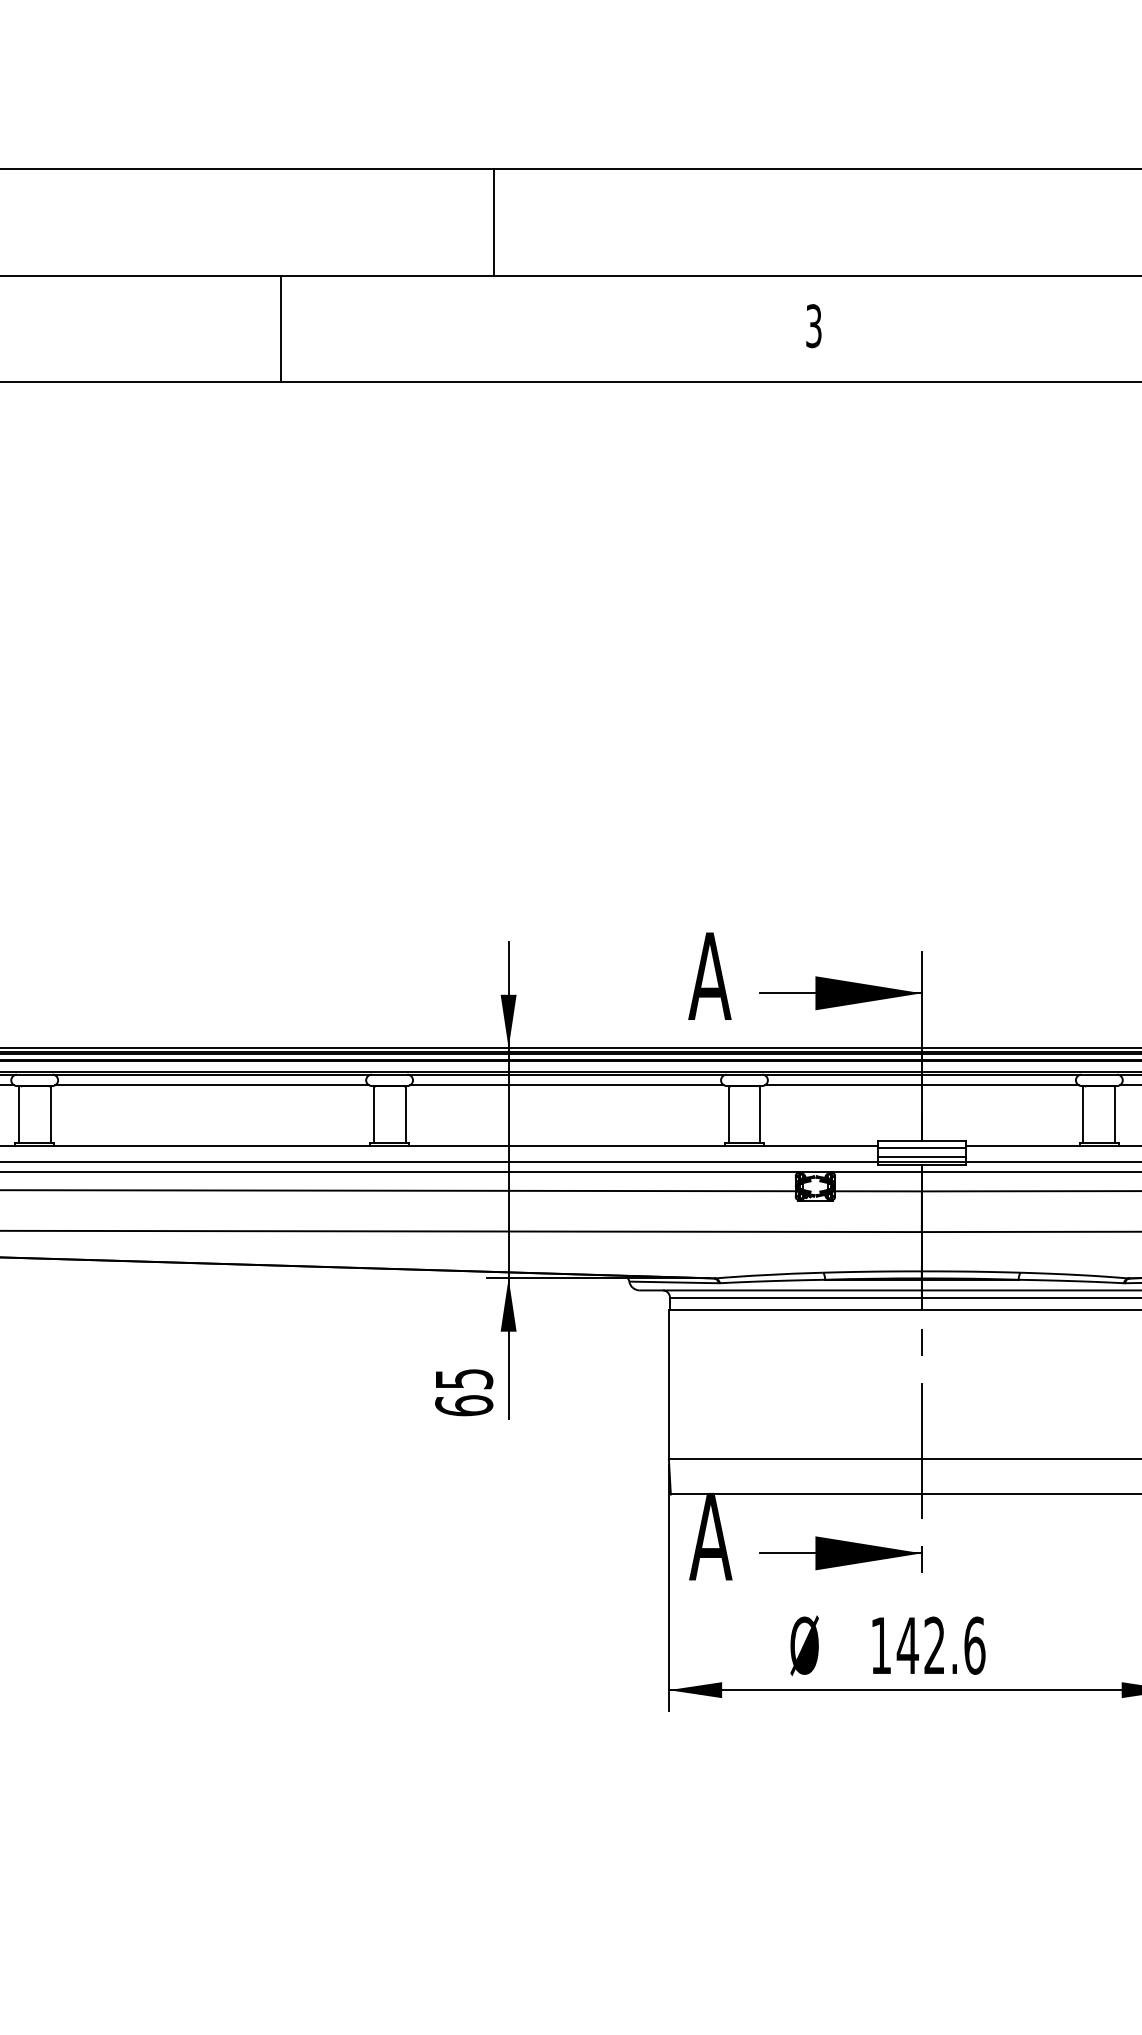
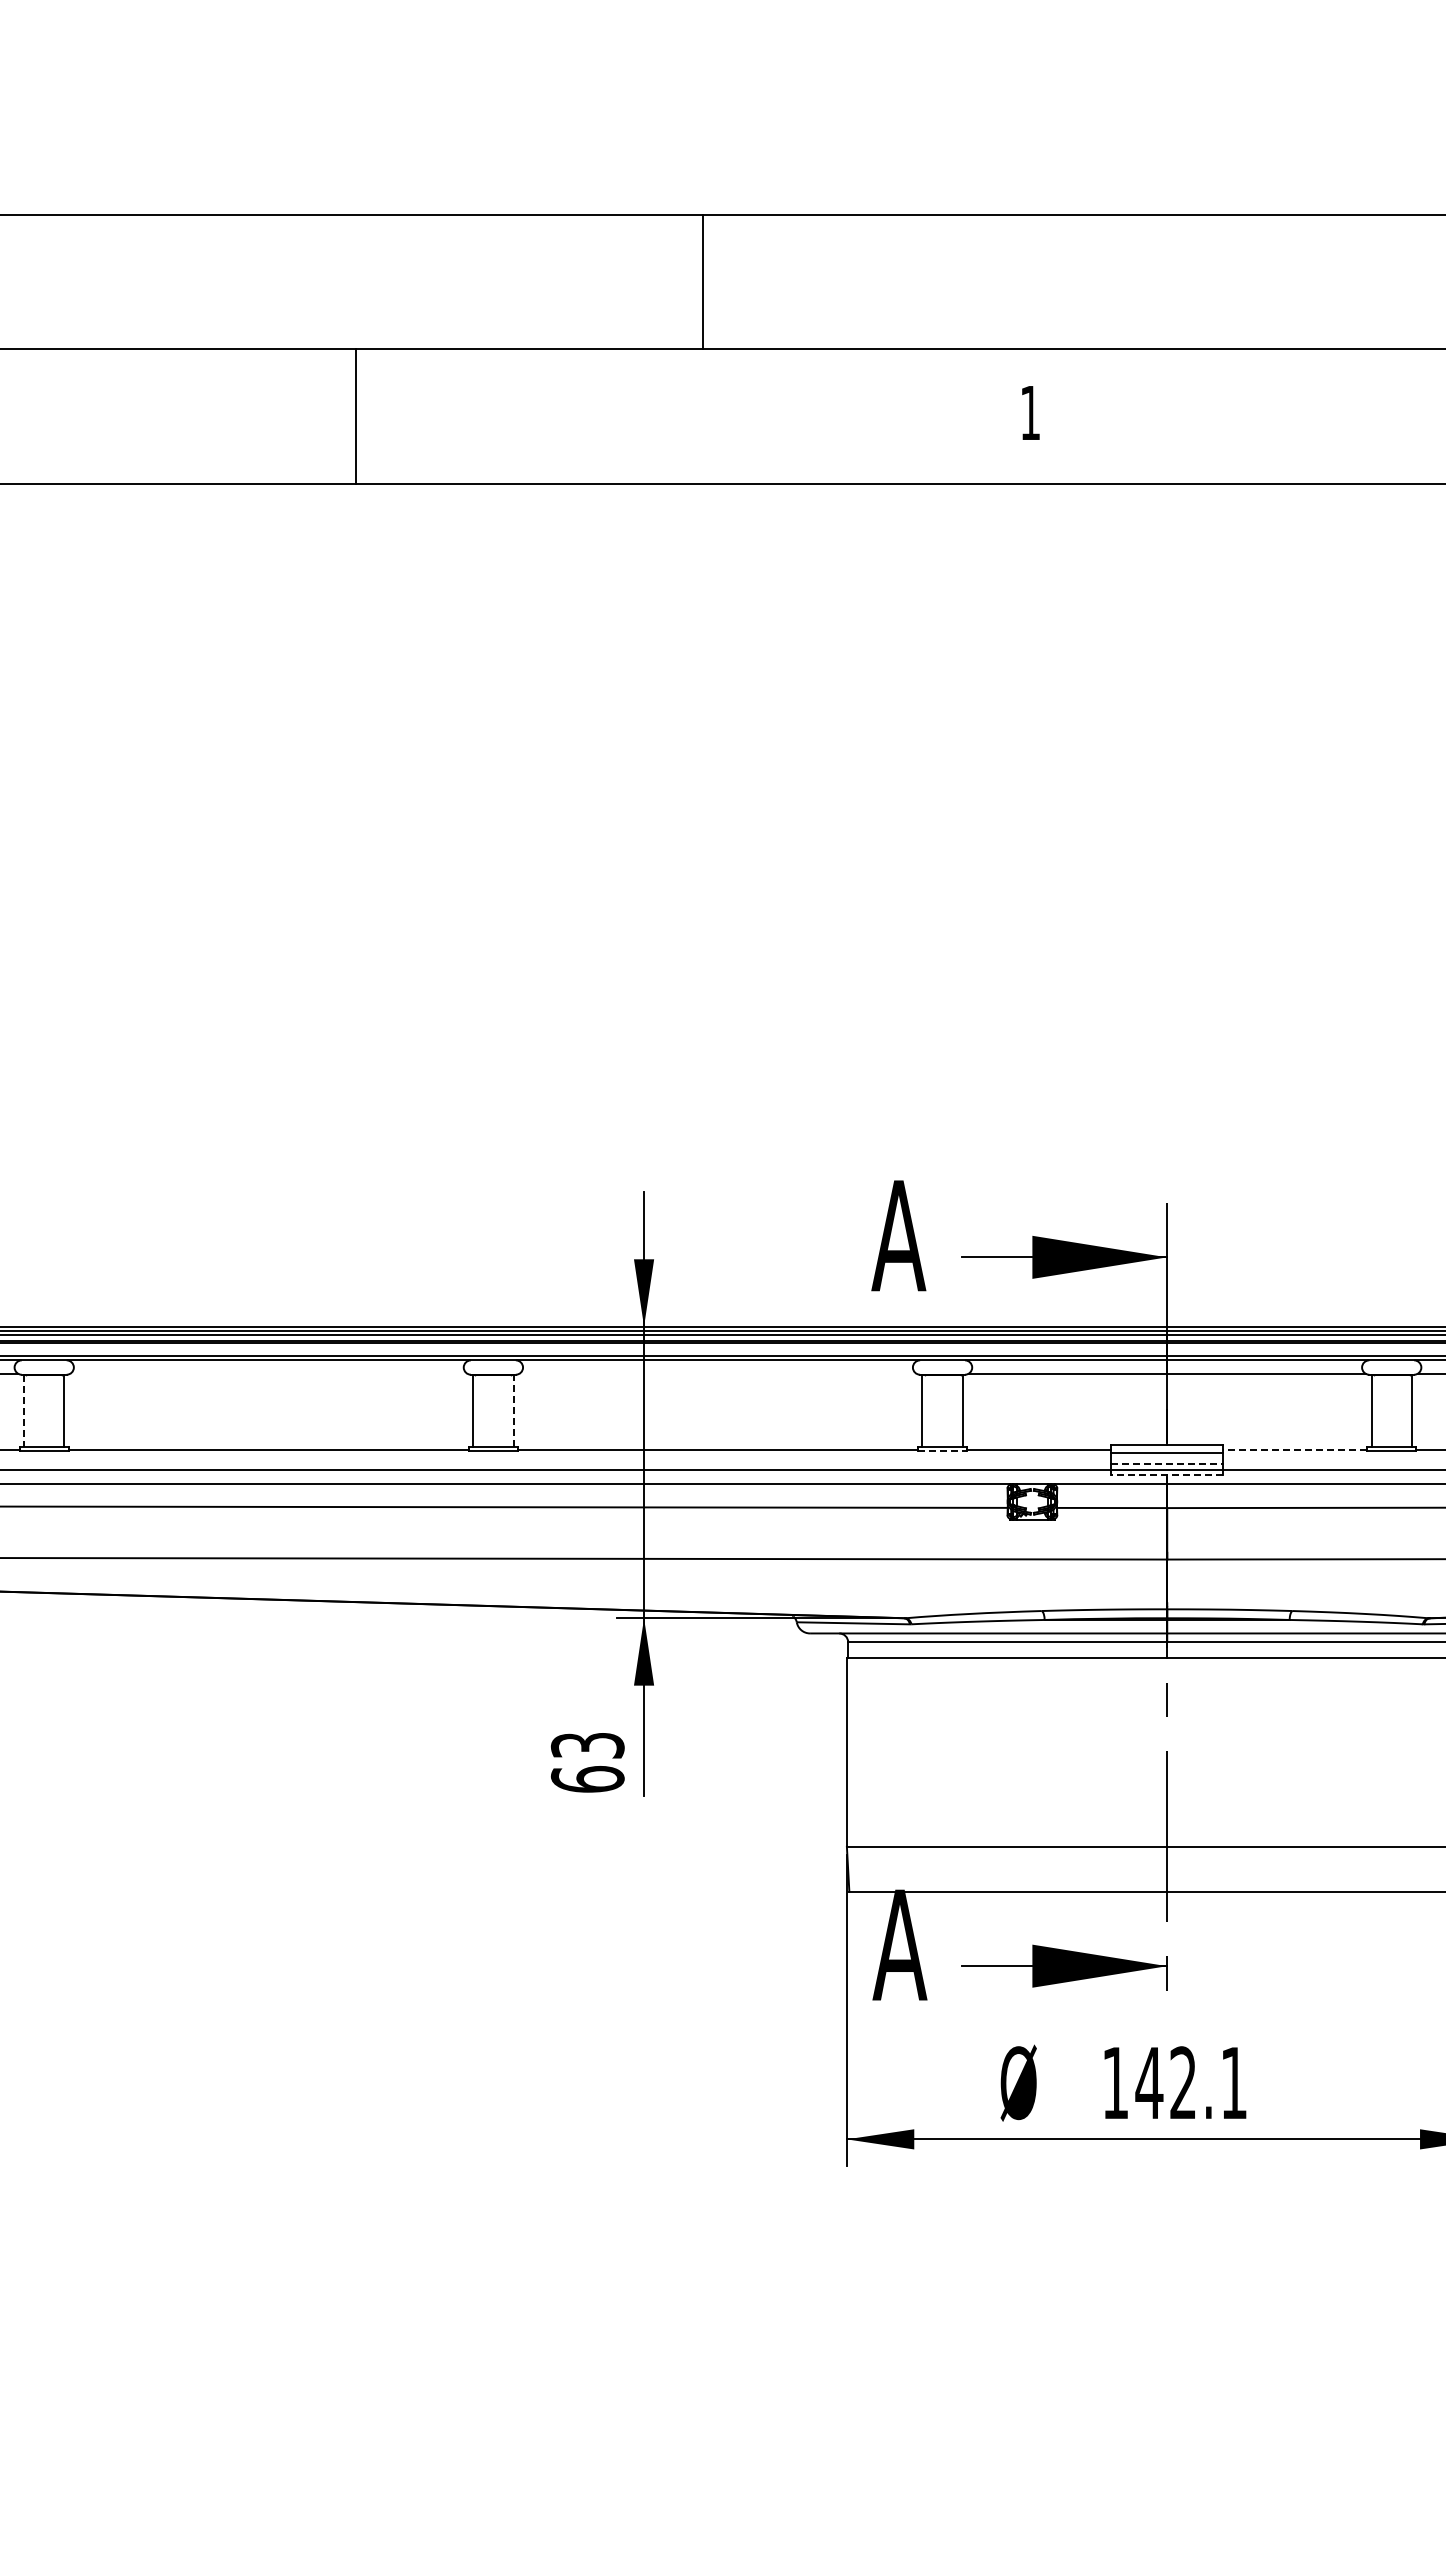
line: (493, 222) -> (702, 281), moved
text: (813, 325) -> (1030, 412), 3 -> 1
line: (211, 1085) -> (268, 1373), removed
line: (566, 1085) -> (717, 1373), removed
line: (19, 1114) -> (24, 1410), solid -> dashed
line: (405, 1114) -> (513, 1410), solid -> dashed
line: (1023, 1145) -> (1295, 1450), solid -> dashed
line: (744, 1146) -> (942, 1451), solid -> dashed
line: (922, 1156) -> (1167, 1464), solid -> dashed
line: (921, 1164) -> (1166, 1474), solid -> dashed
text: (463, 1378) -> (587, 1745), 65 -> 63
text: (975, 1646) -> (1234, 2083), 142.6 -> 142.1

